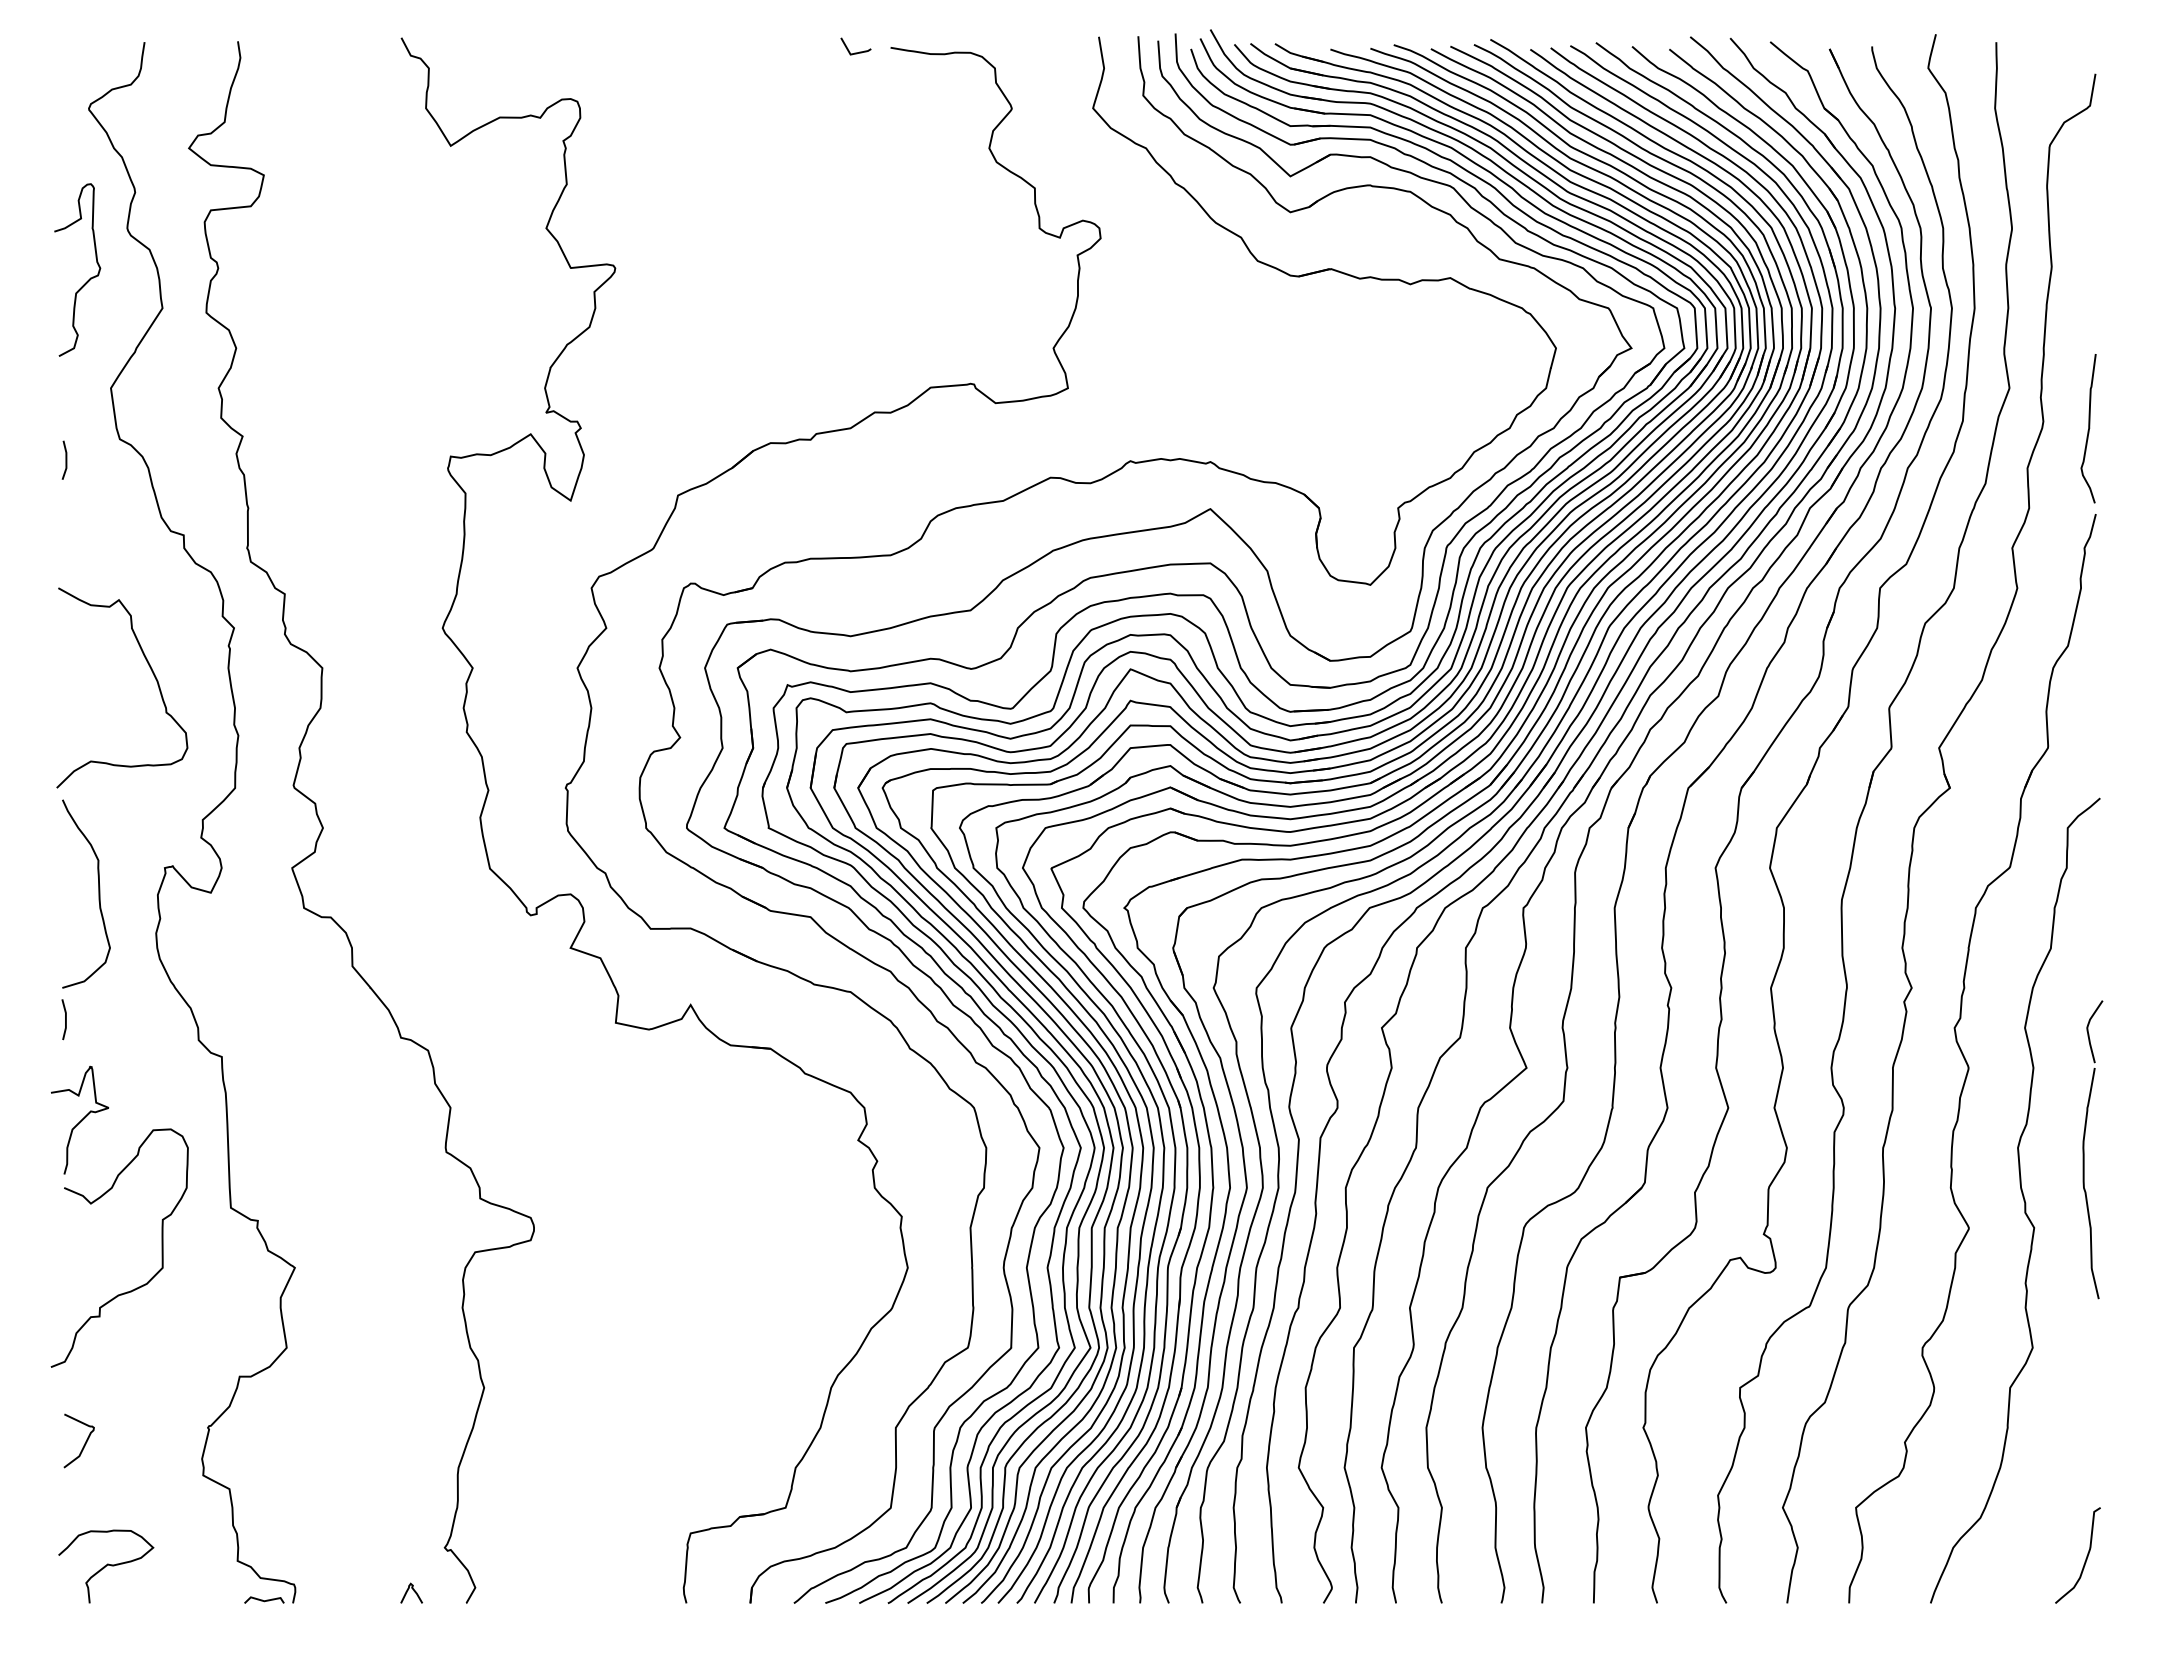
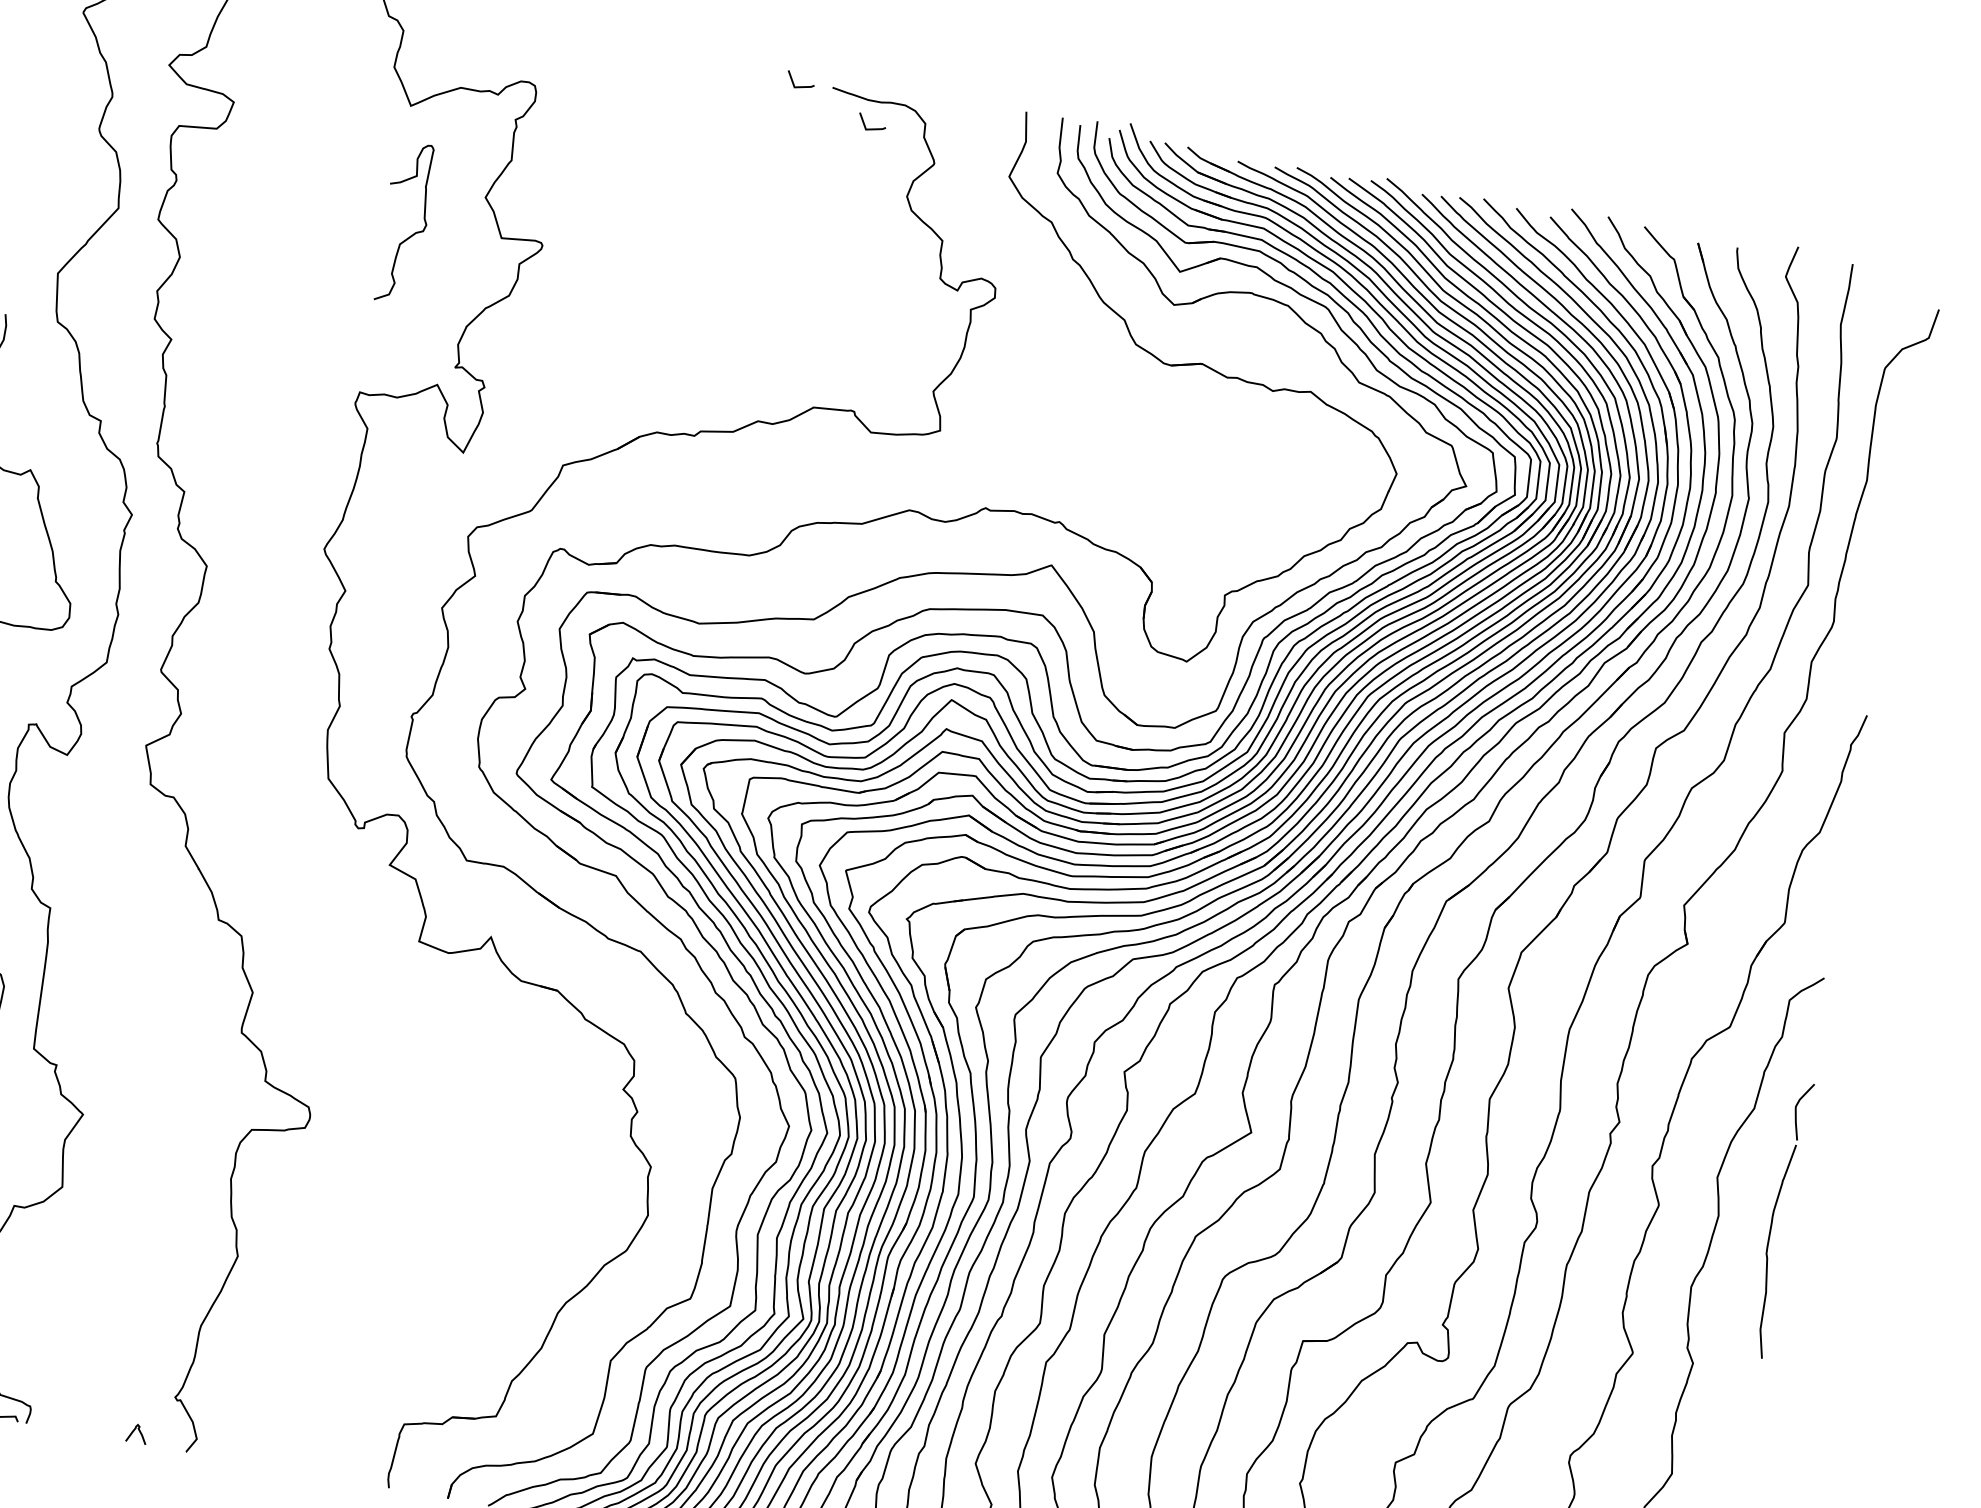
line: (938, 83) -> (870, 128), added
curve: (88, 279) -> (413, 233), moved
curve: (2088, 428) -> (1874, 635), removed
part: (2084, 1149) -> (1773, 1218), moved

